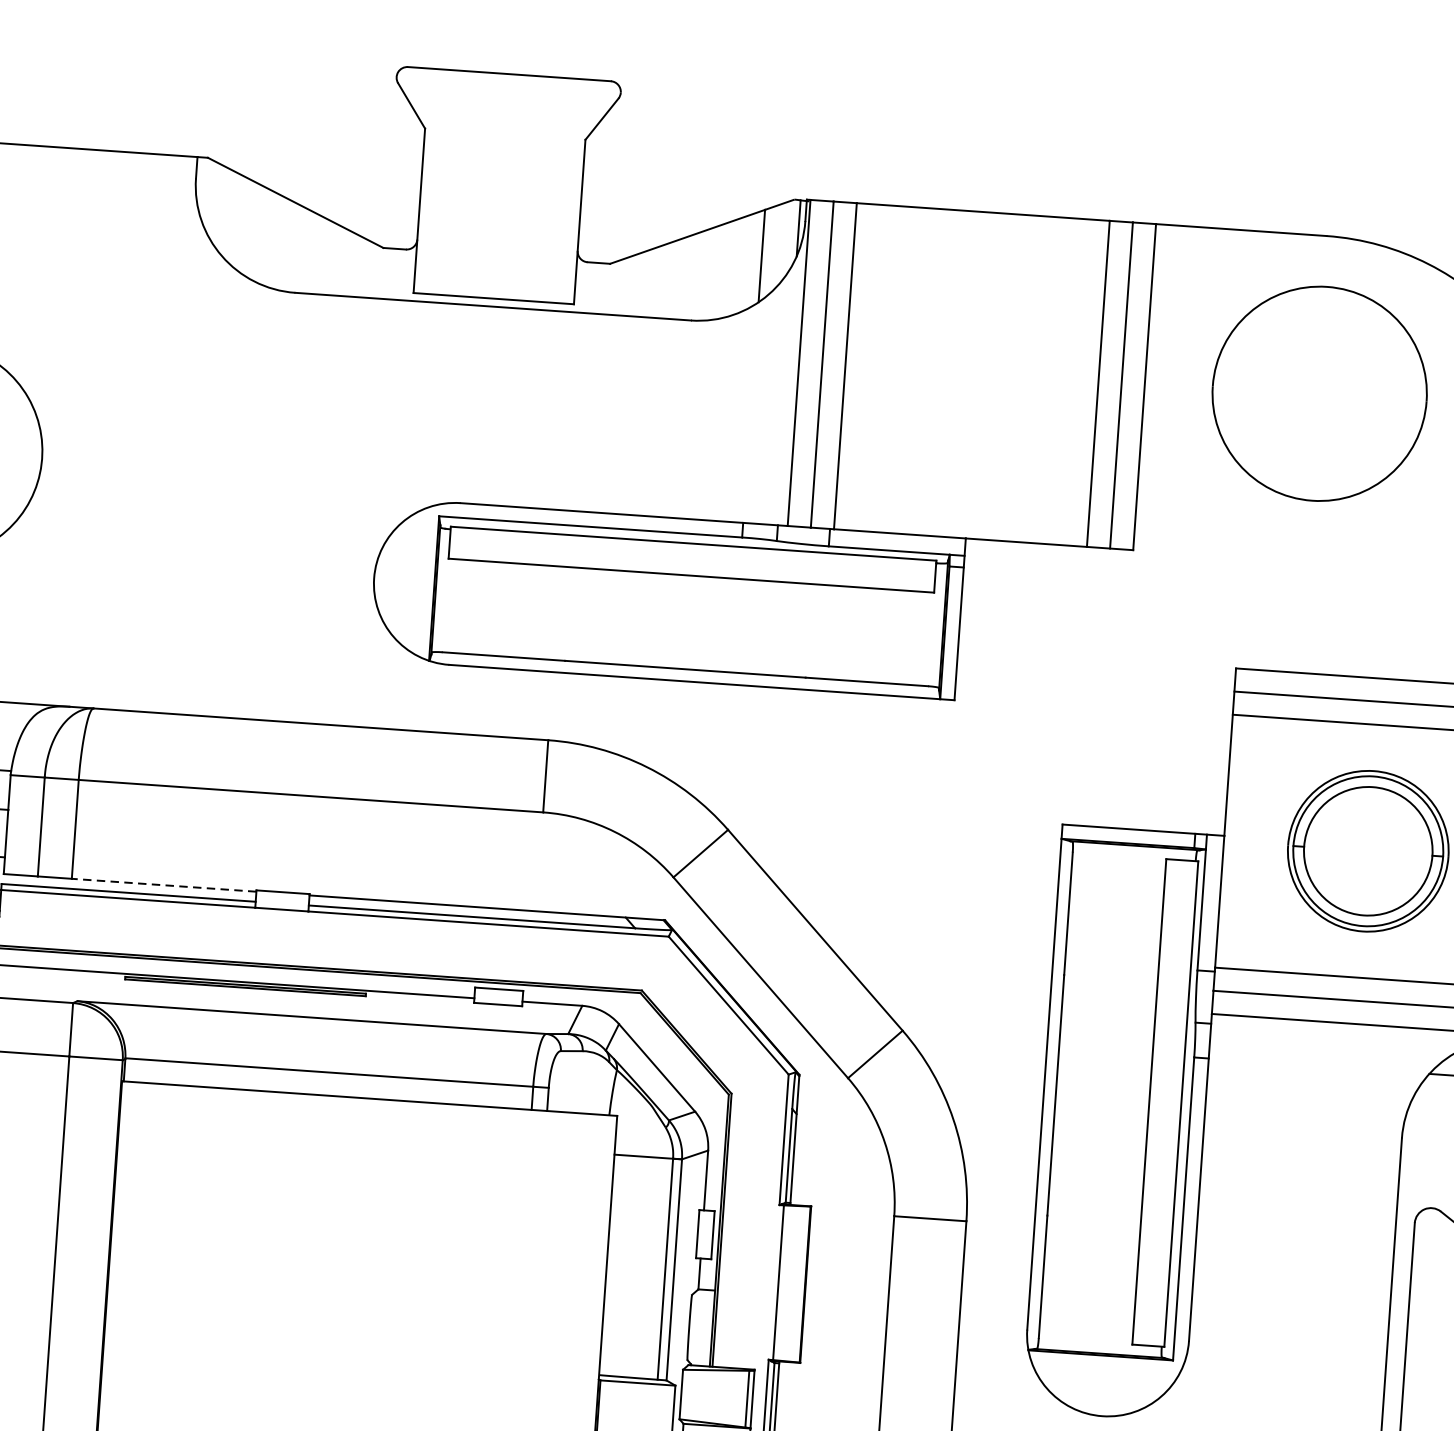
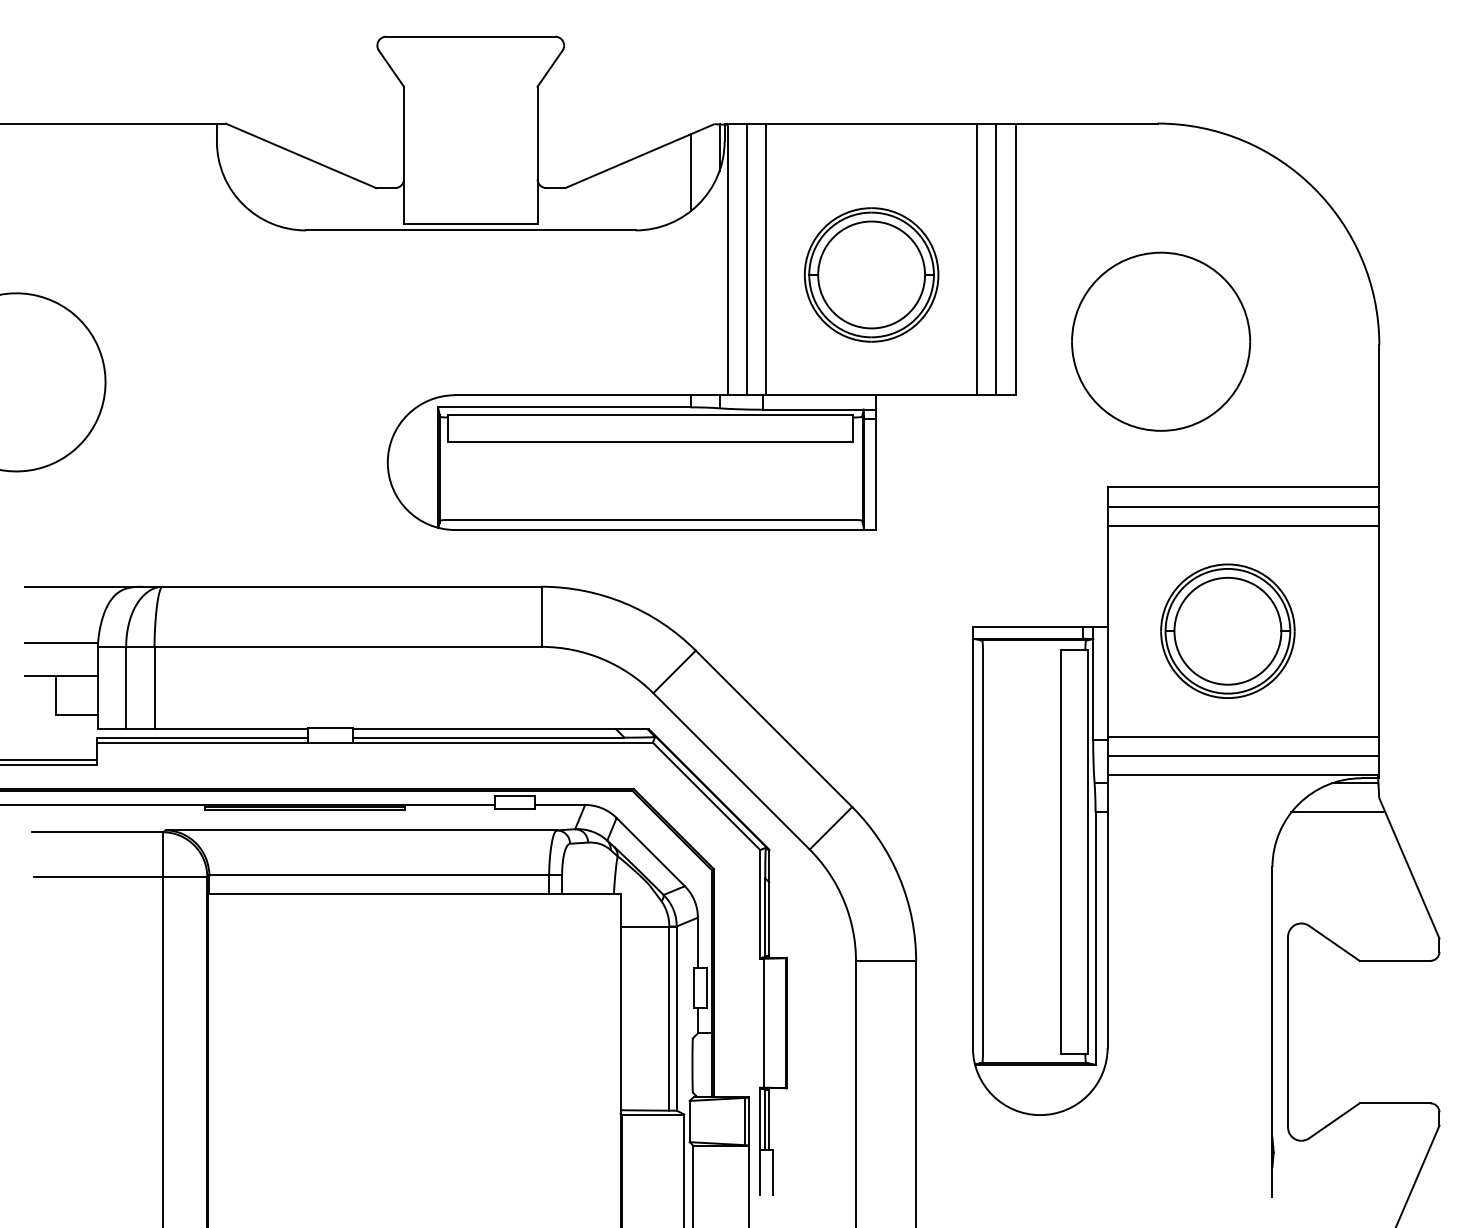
part: (970, 393) -> (871, 274), added
part: (1320, 393) -> (1161, 341), moved
line: (164, 885) -> (231, 729), dashed -> solid

